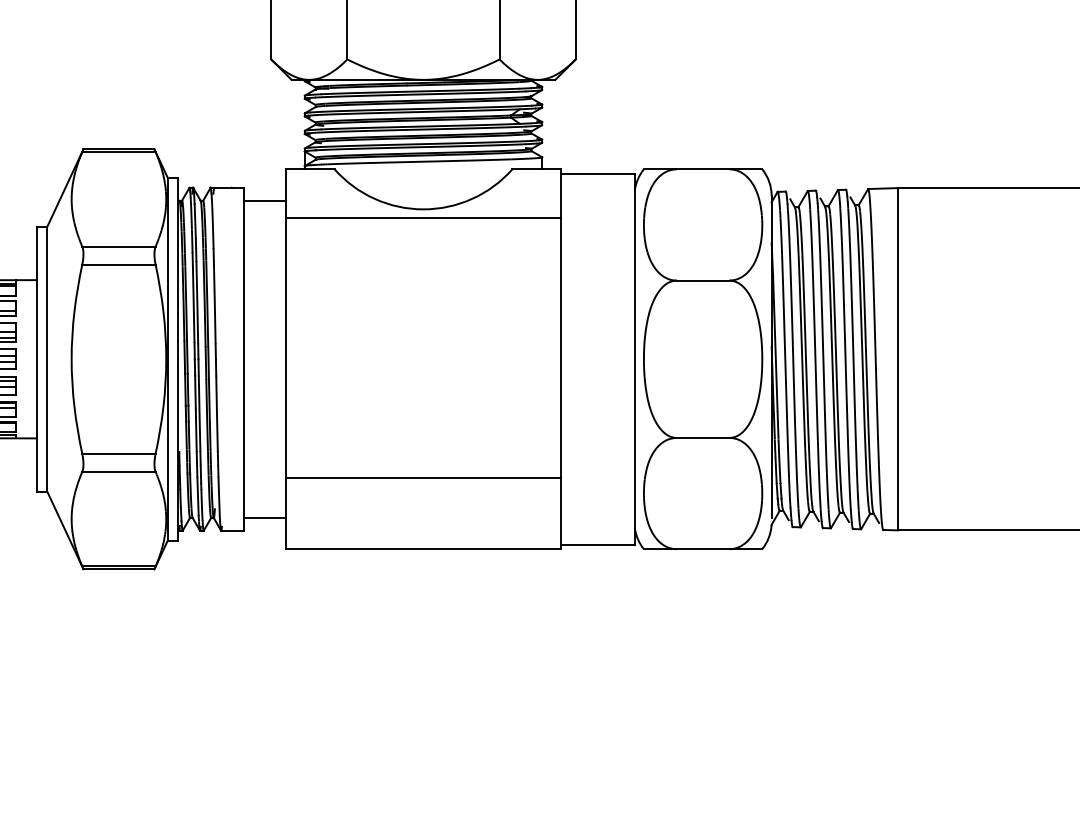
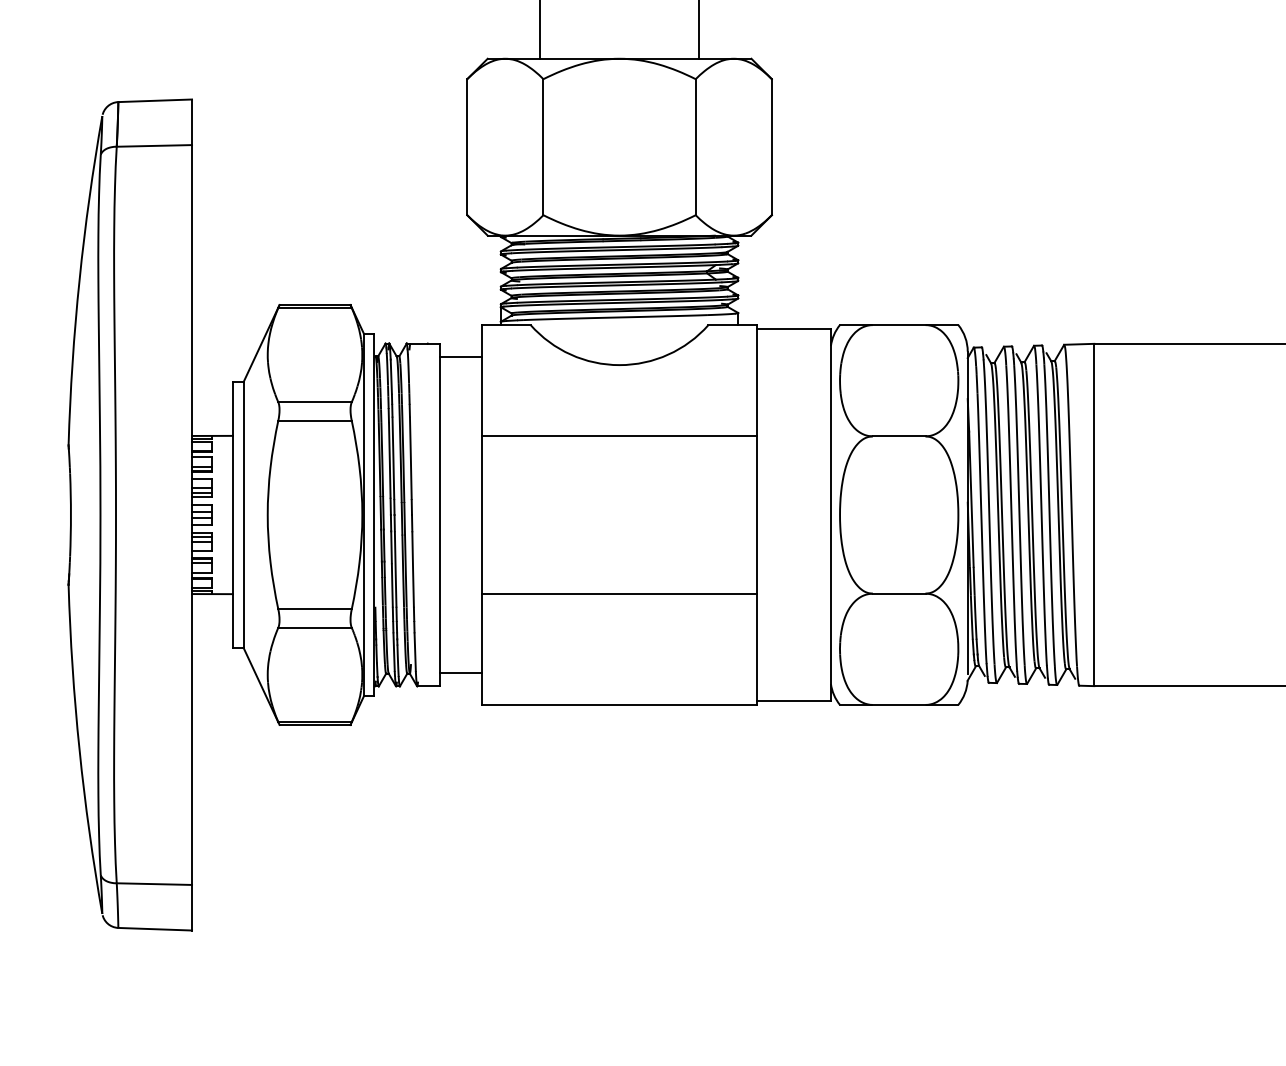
line: (423, 217) -> (619, 436), moved
line: (423, 477) -> (619, 593), moved

